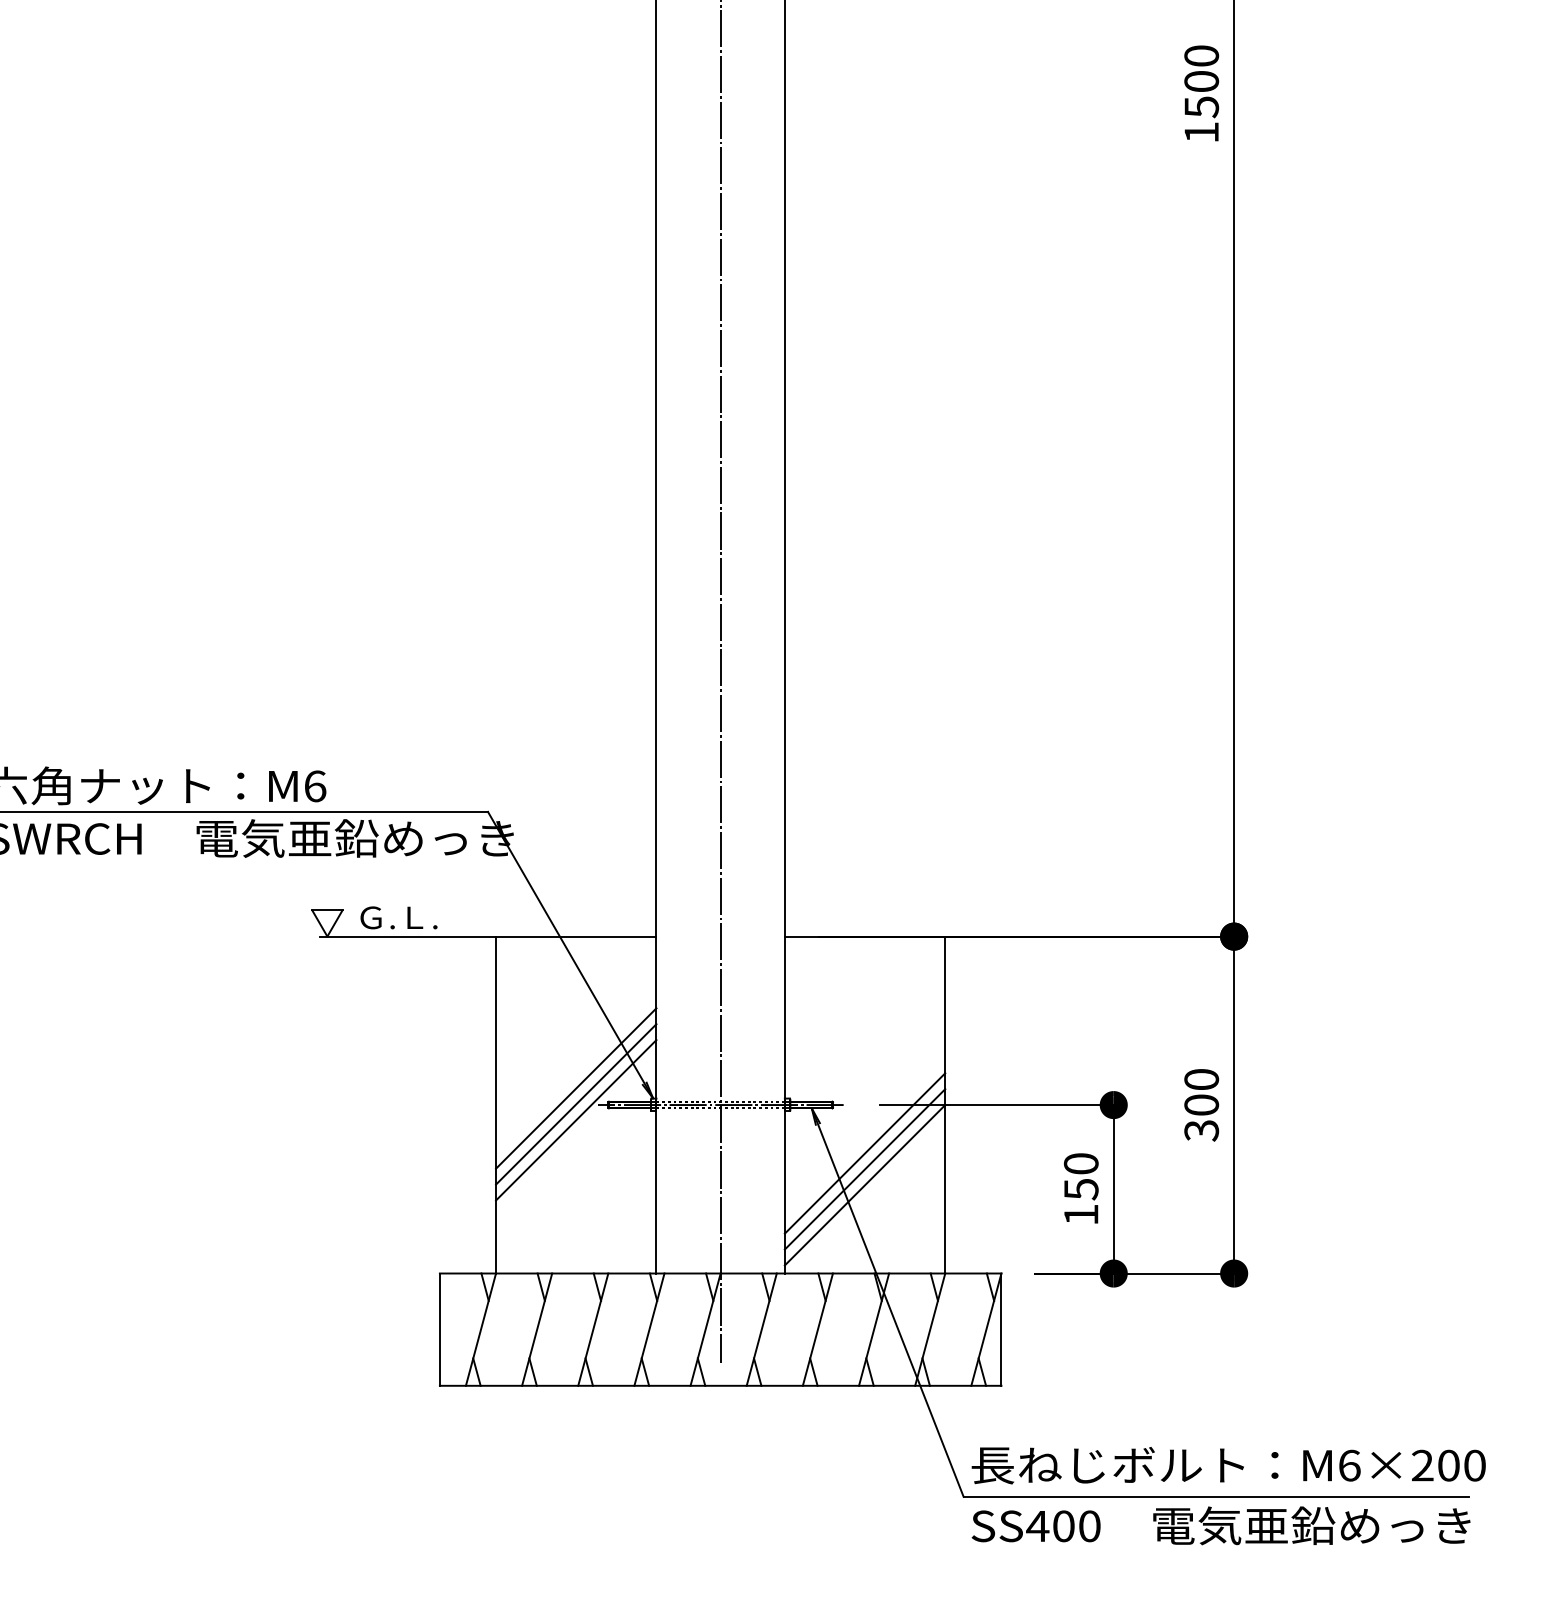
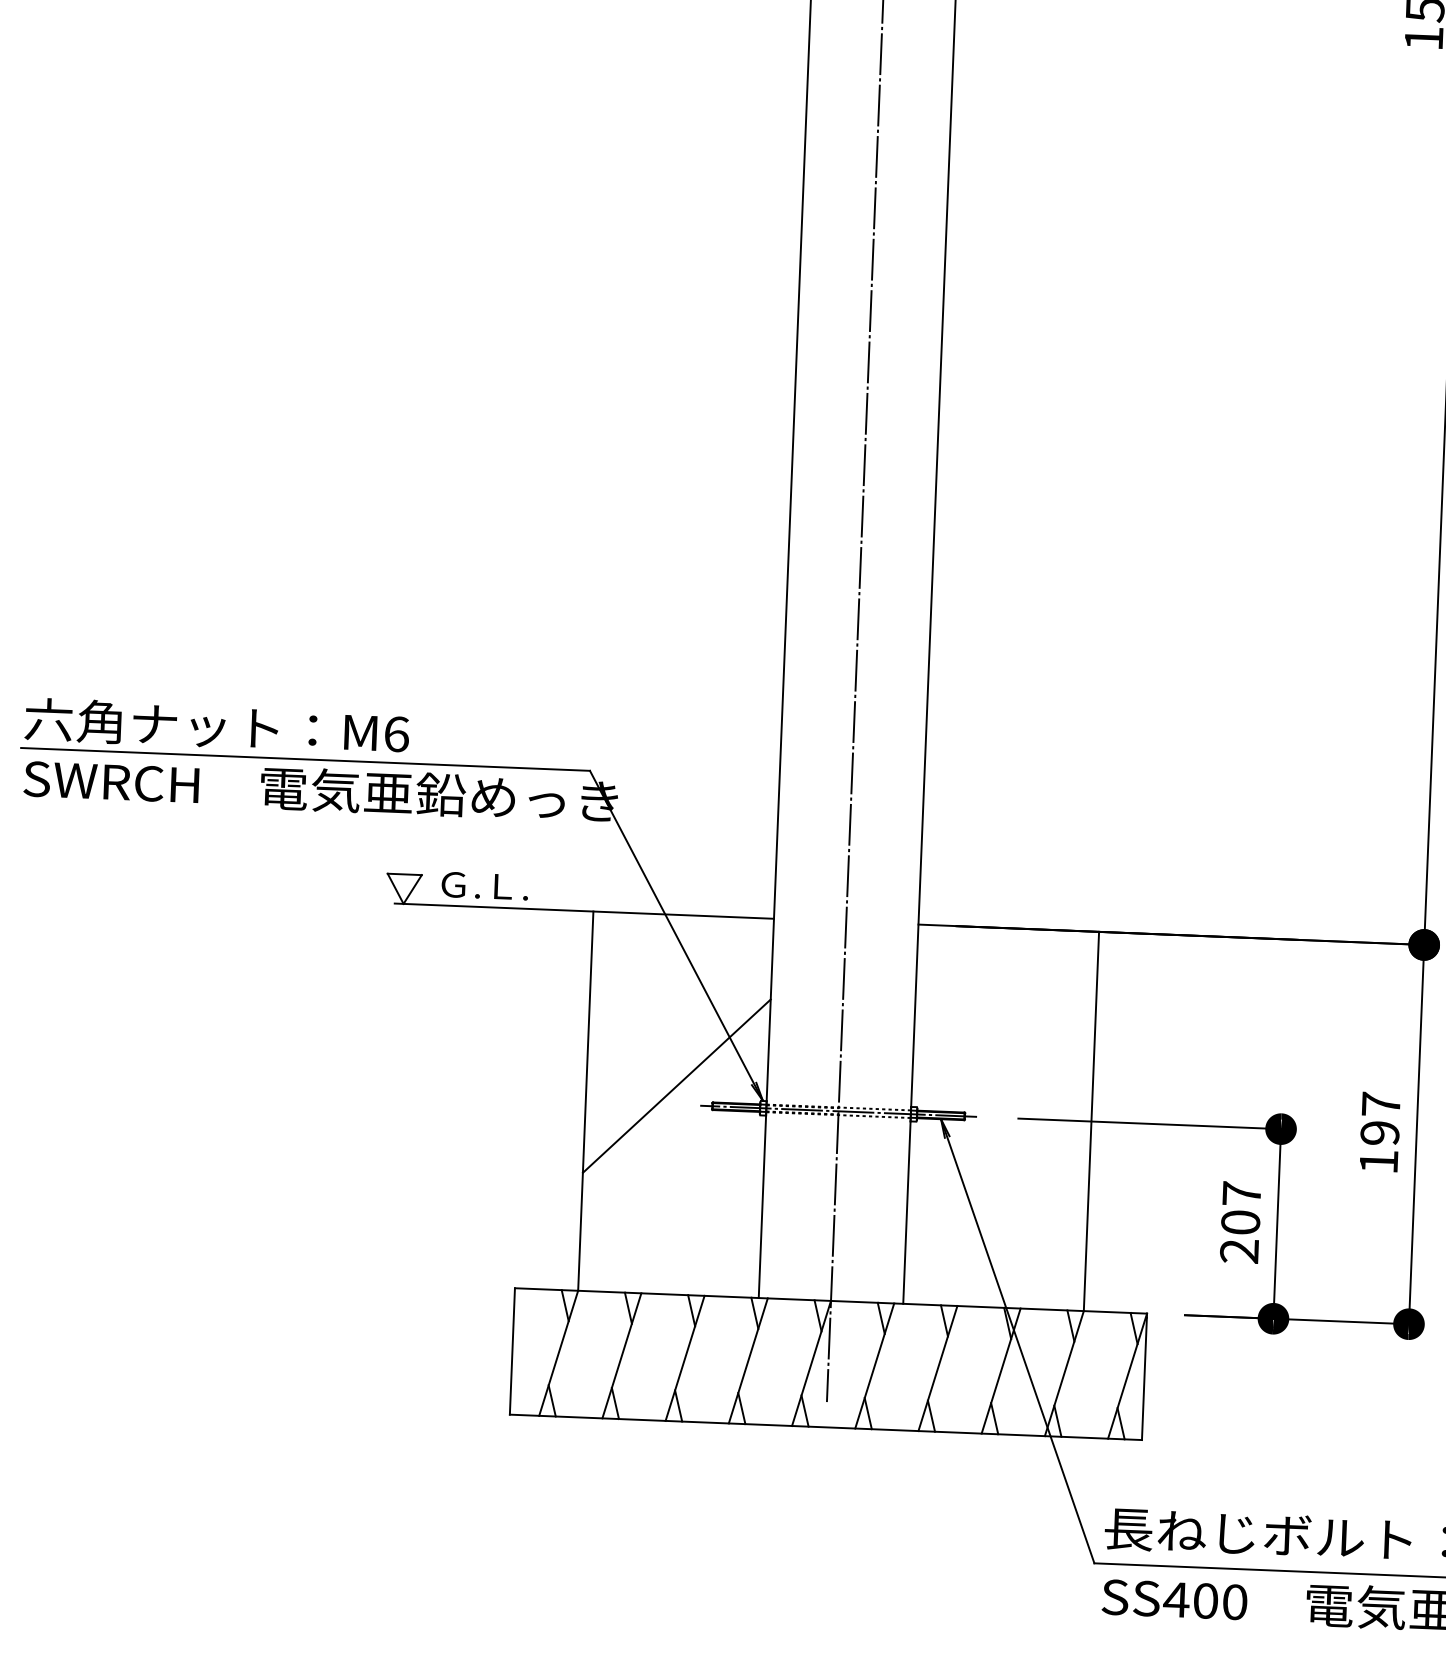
line: (576, 1104) -> (676, 1104), removed
text: (1201, 1105) -> (1379, 1133), 300 -> 197
line: (576, 1120) -> (675, 1122), removed
line: (864, 1153) -> (998, 1172), removed
line: (864, 1169) -> (997, 1190), removed
line: (864, 1185) -> (996, 1208), removed
text: (1080, 1189) -> (1239, 1222), 150 -> 207

